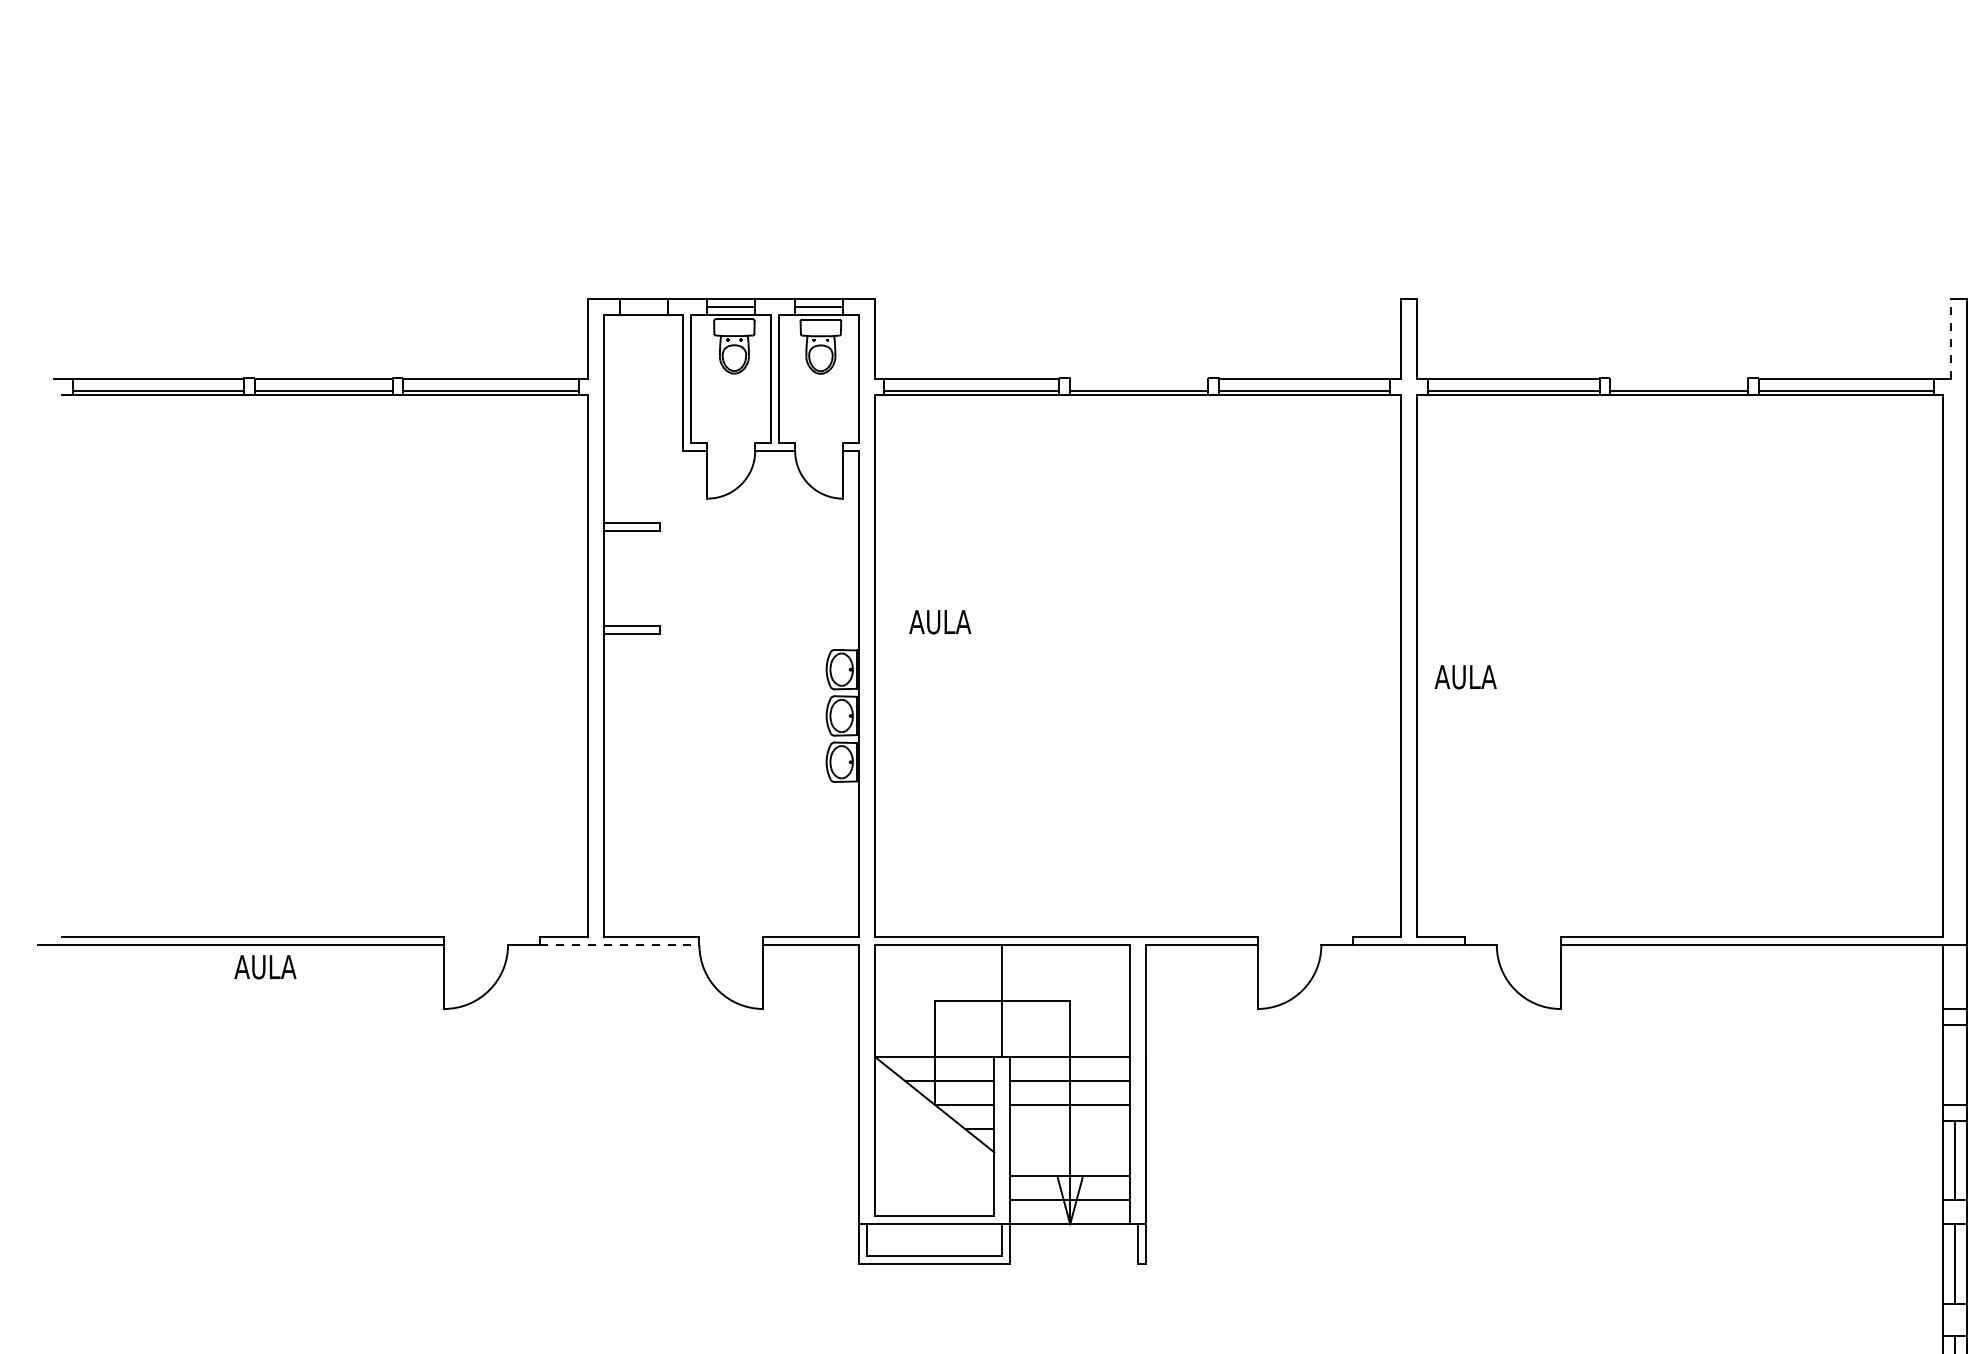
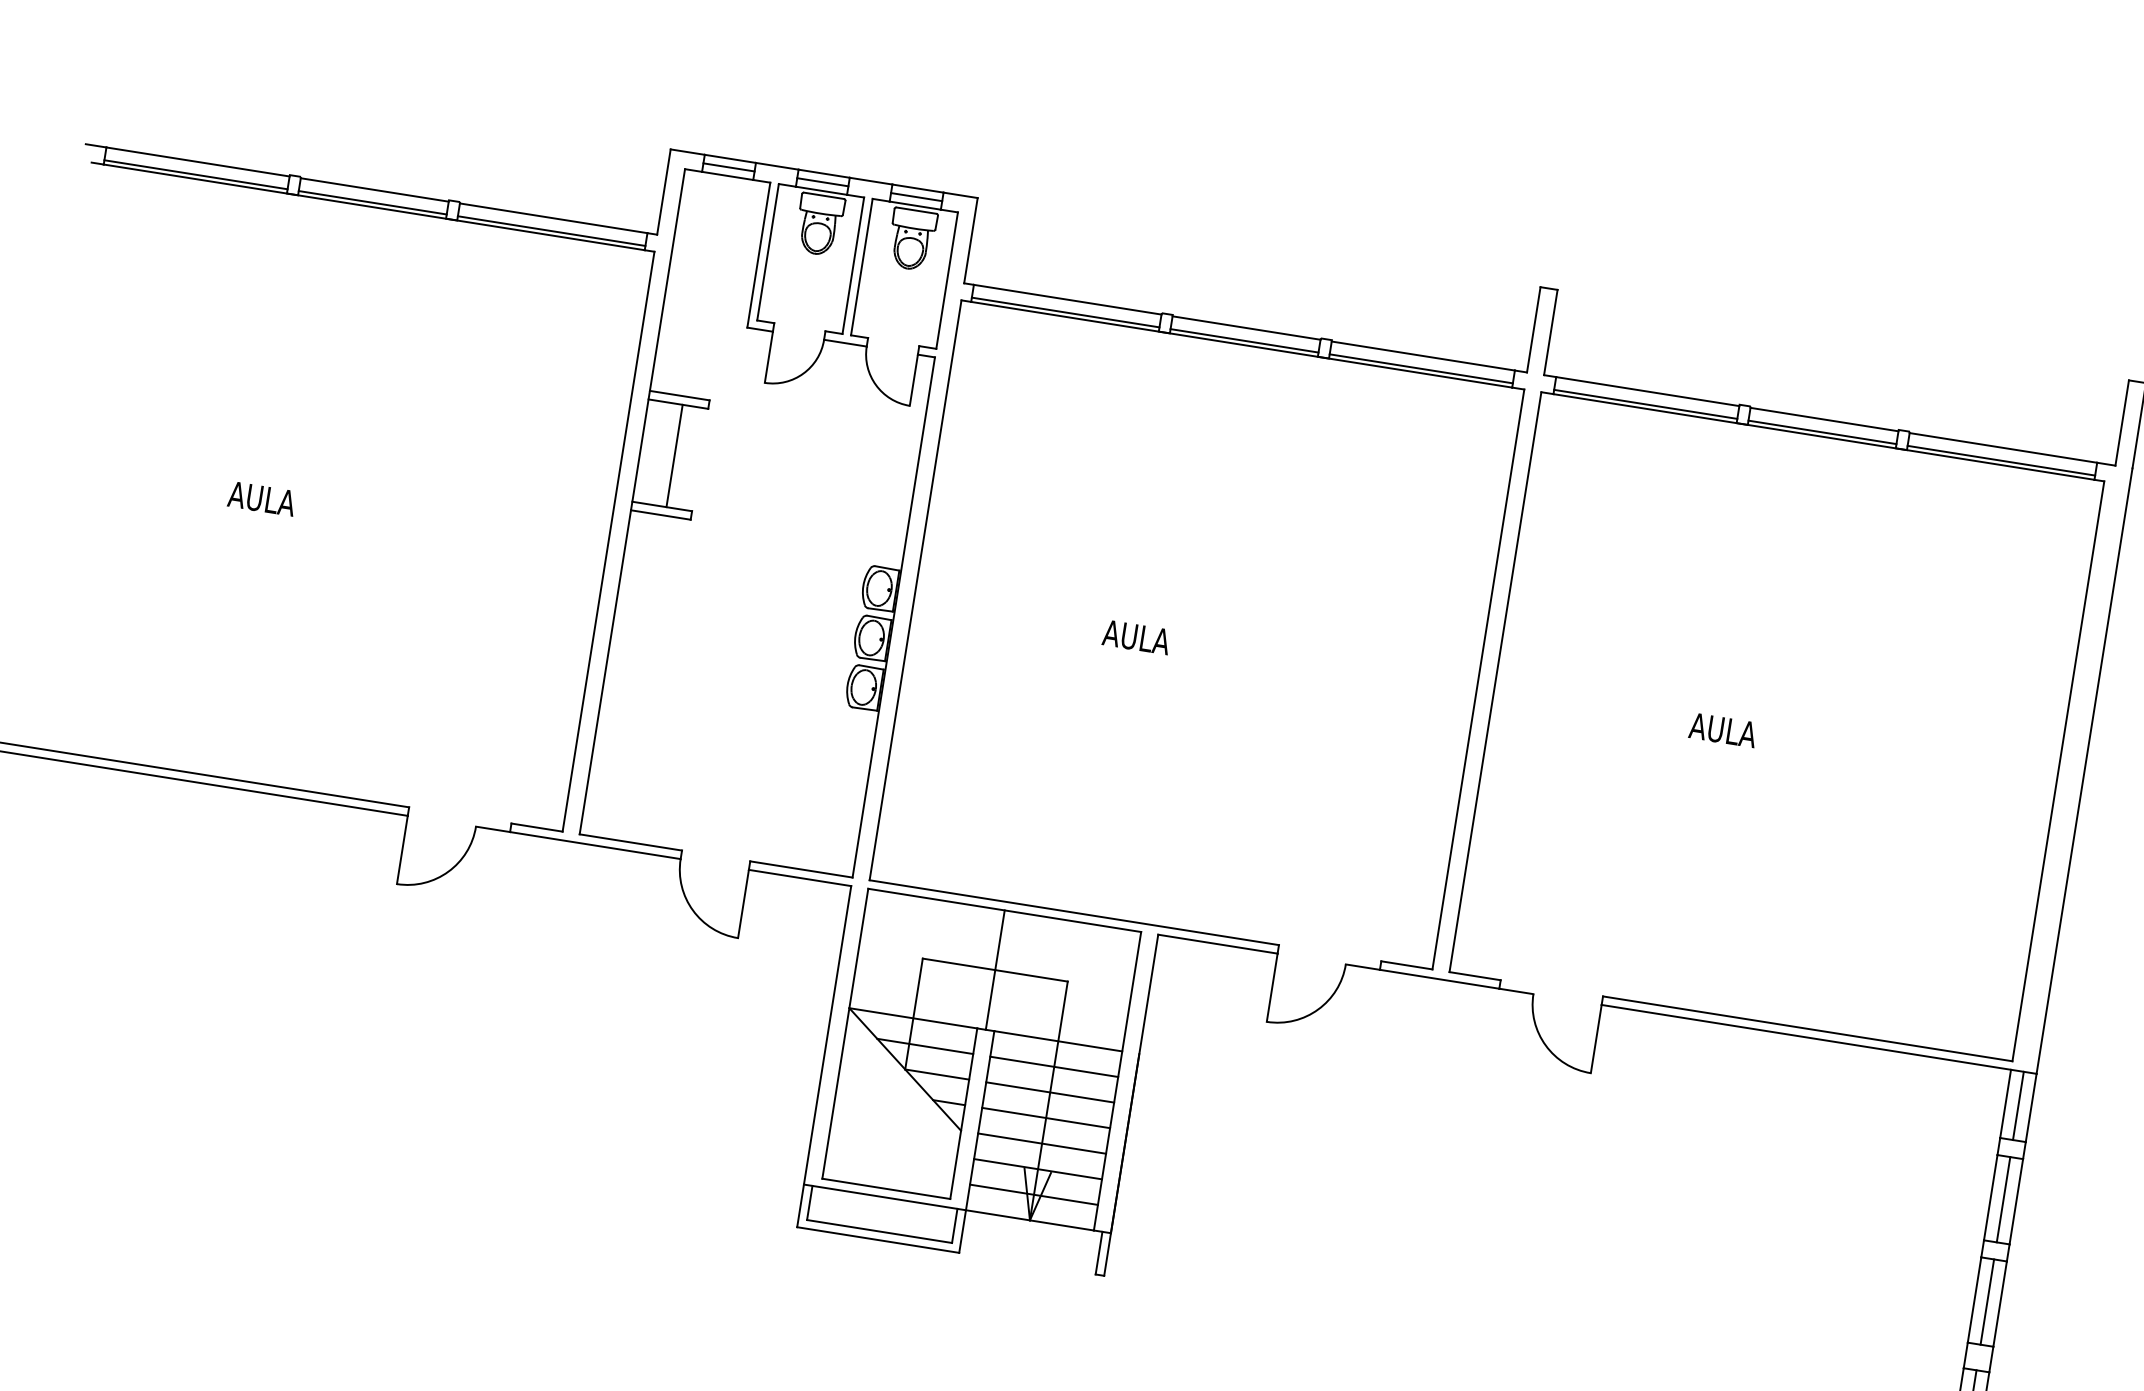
line: (643, 307) -> (728, 167), added
line: (1951, 339) -> (2122, 423), dashed -> solid
line: (1138, 379) -> (1246, 328), added
line: (1679, 379) -> (1824, 420), added
line: (635, 578) -> (674, 456), added
text: (940, 622) -> (1136, 637), moved
text: (1465, 677) -> (1722, 730), moved
line: (619, 945) -> (595, 845), dashed -> solid
text: (265, 967) -> (261, 499), moved
line: (1955, 976) -> (2018, 1105), added
line: (1955, 1064) -> (2003, 1199), added
line: (1070, 1128) -> (1046, 1117), added
line: (1070, 1152) -> (1042, 1143), added

